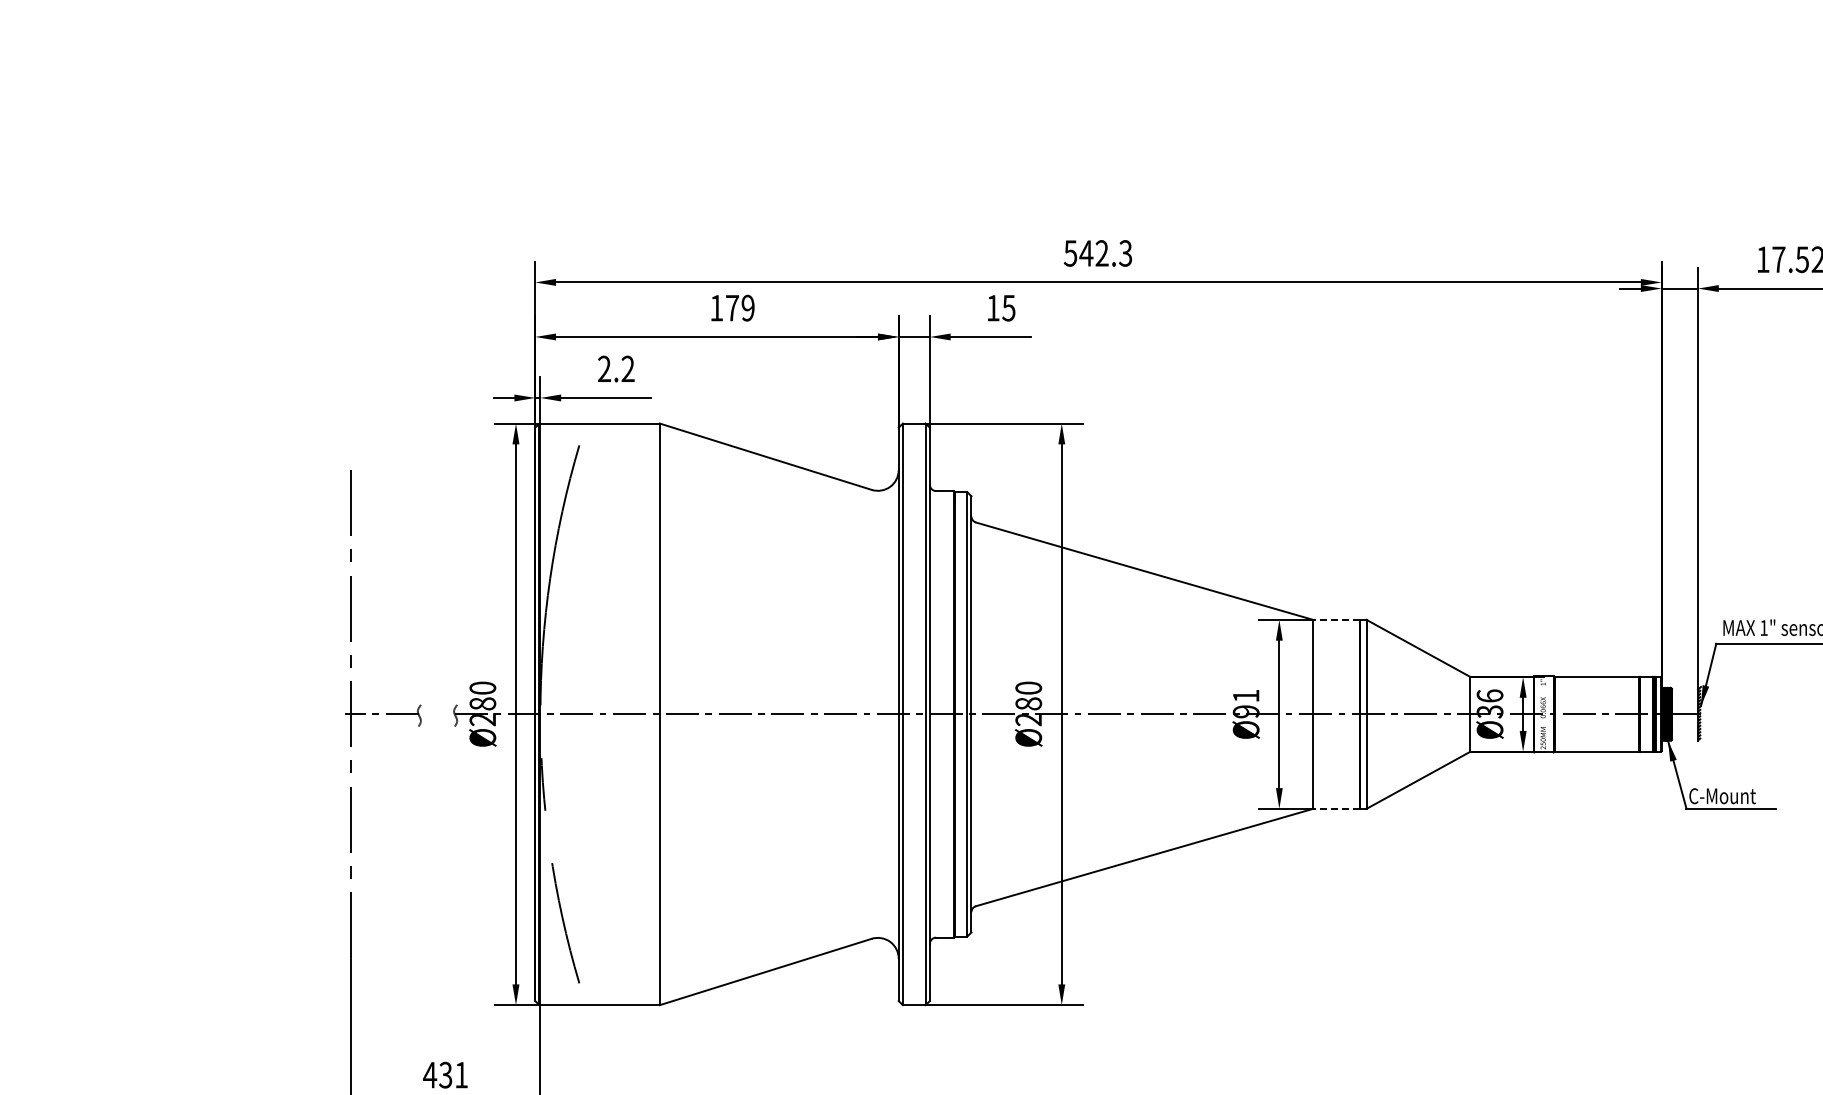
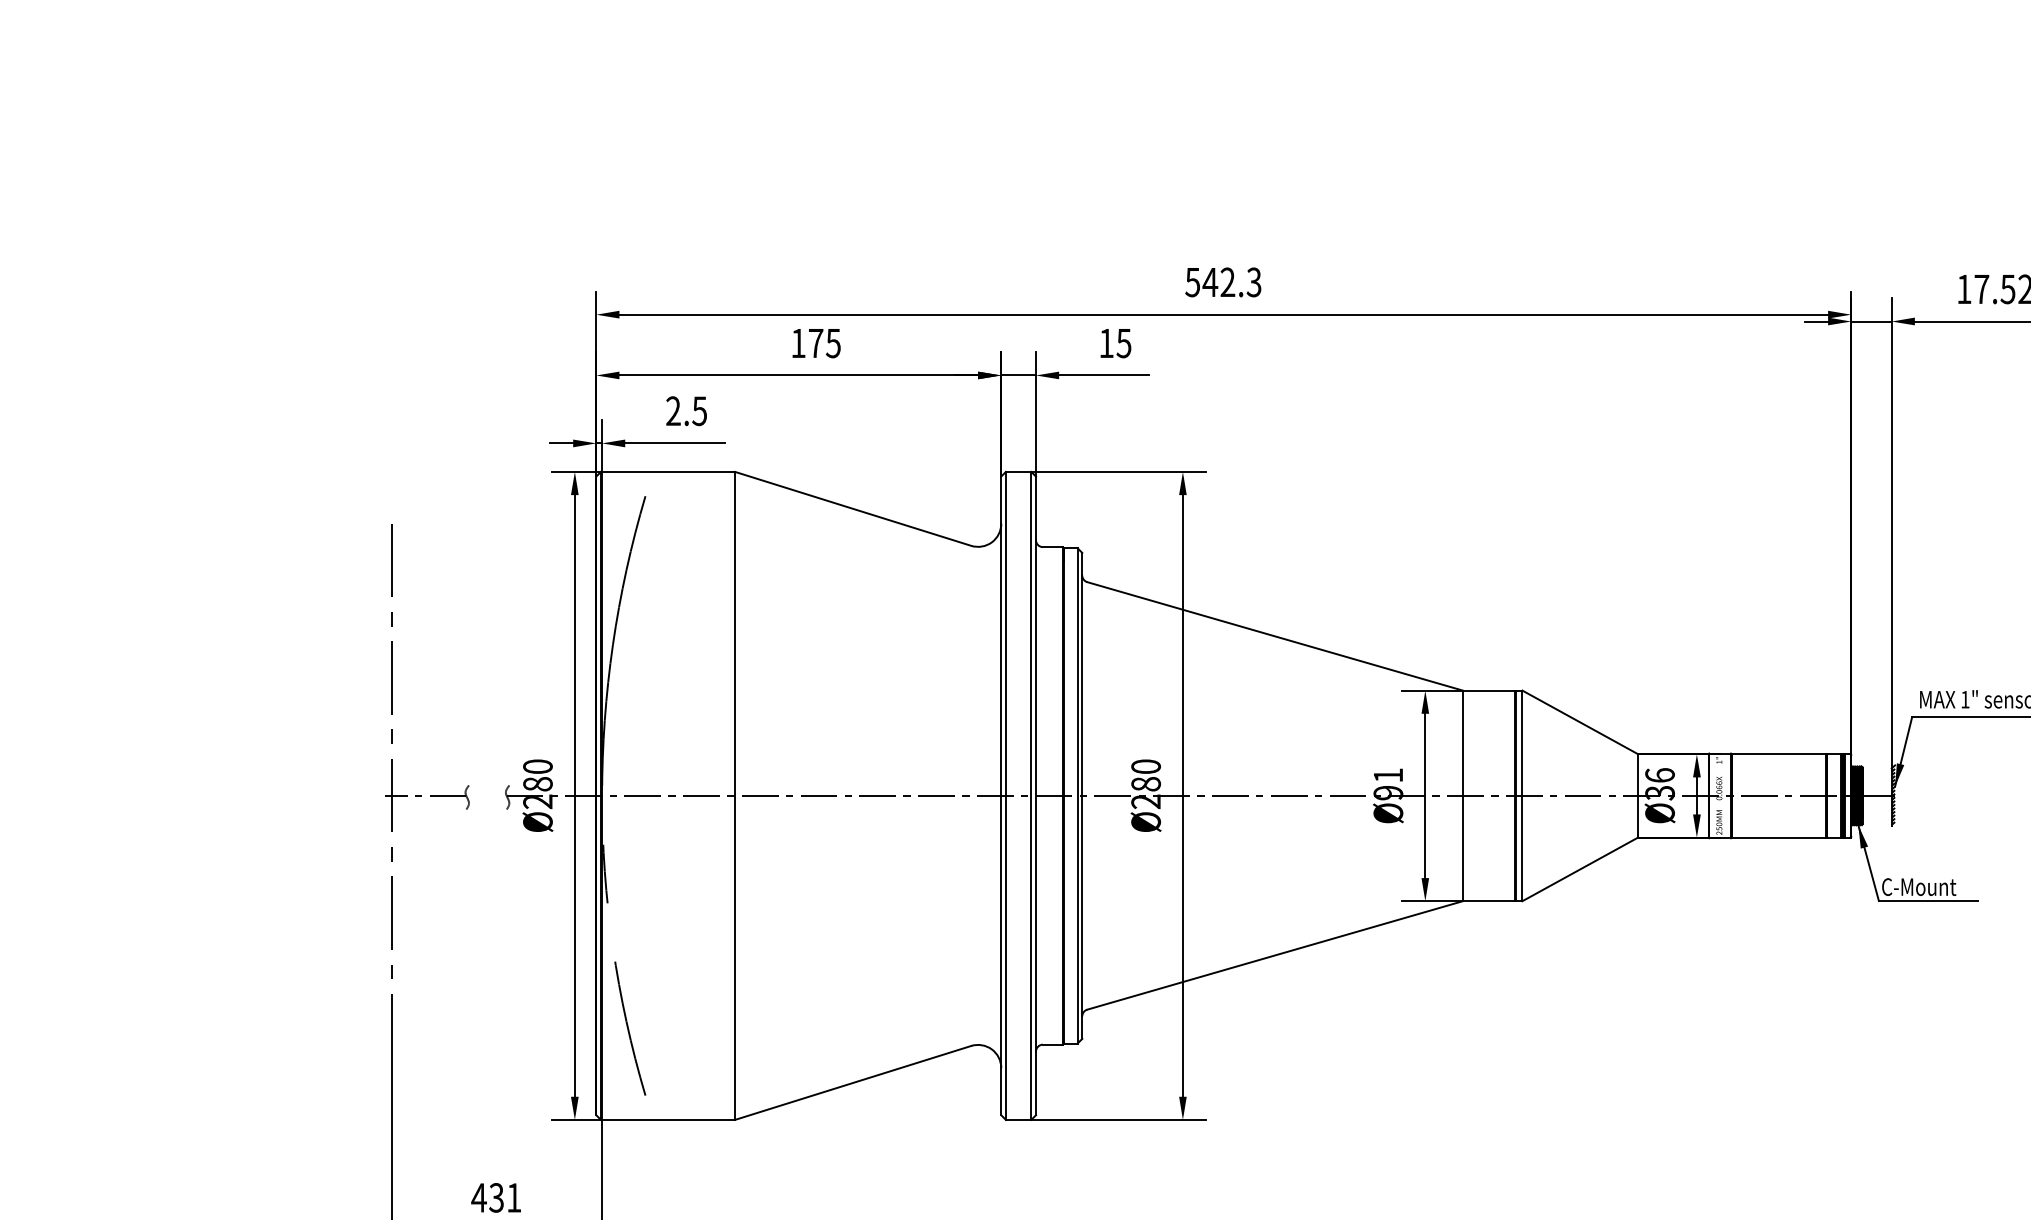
text: (747, 307) -> (832, 342), 179 -> 175
text: (627, 368) -> (699, 410), 2.2 -> 2.5
line: (1336, 619) -> (1488, 690), dashed -> solid
line: (1336, 808) -> (1488, 900), dashed -> solid

